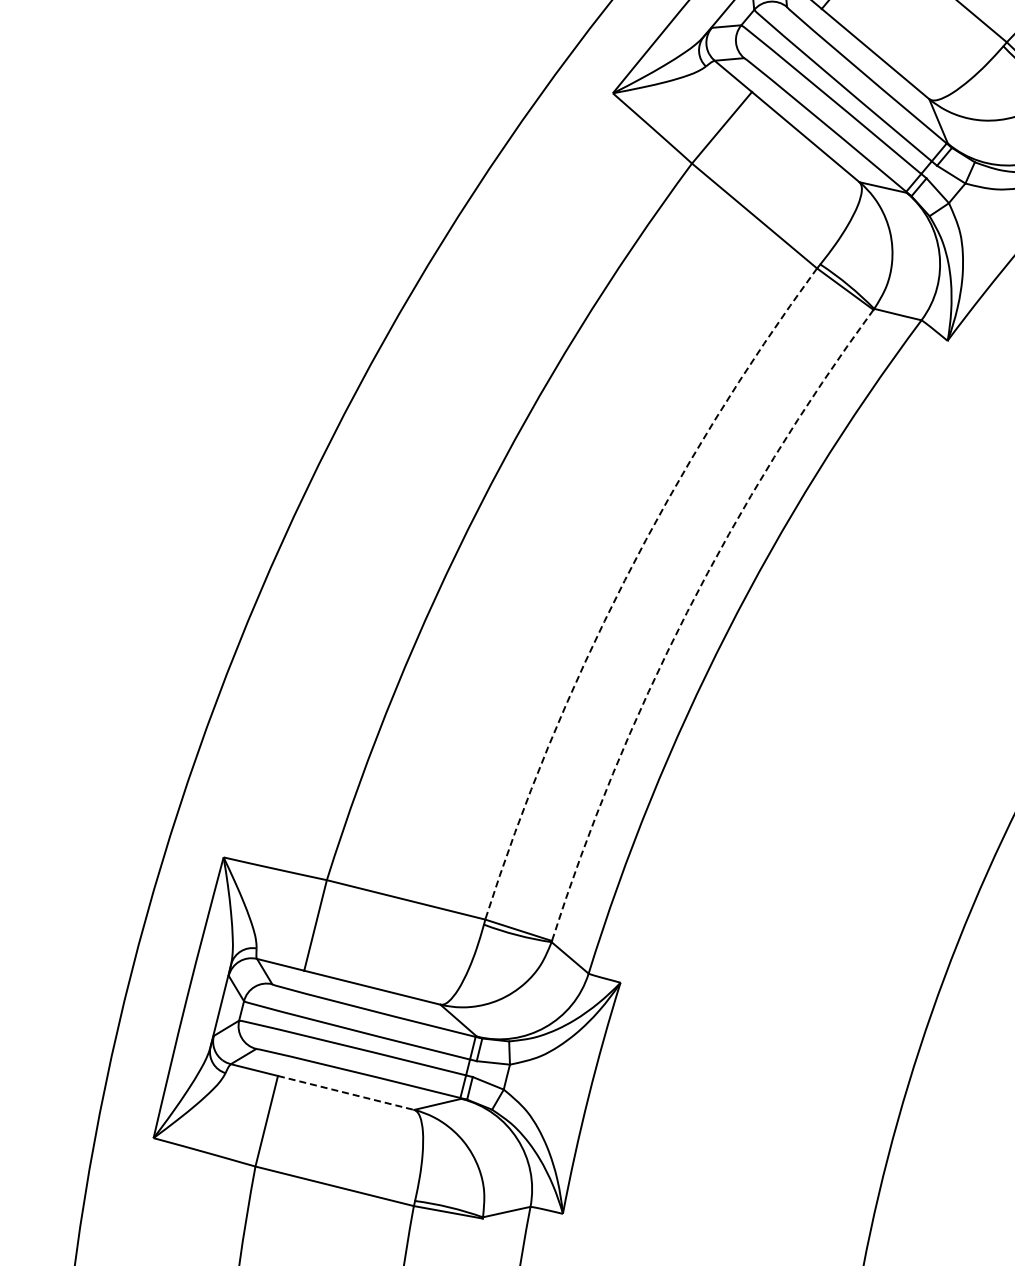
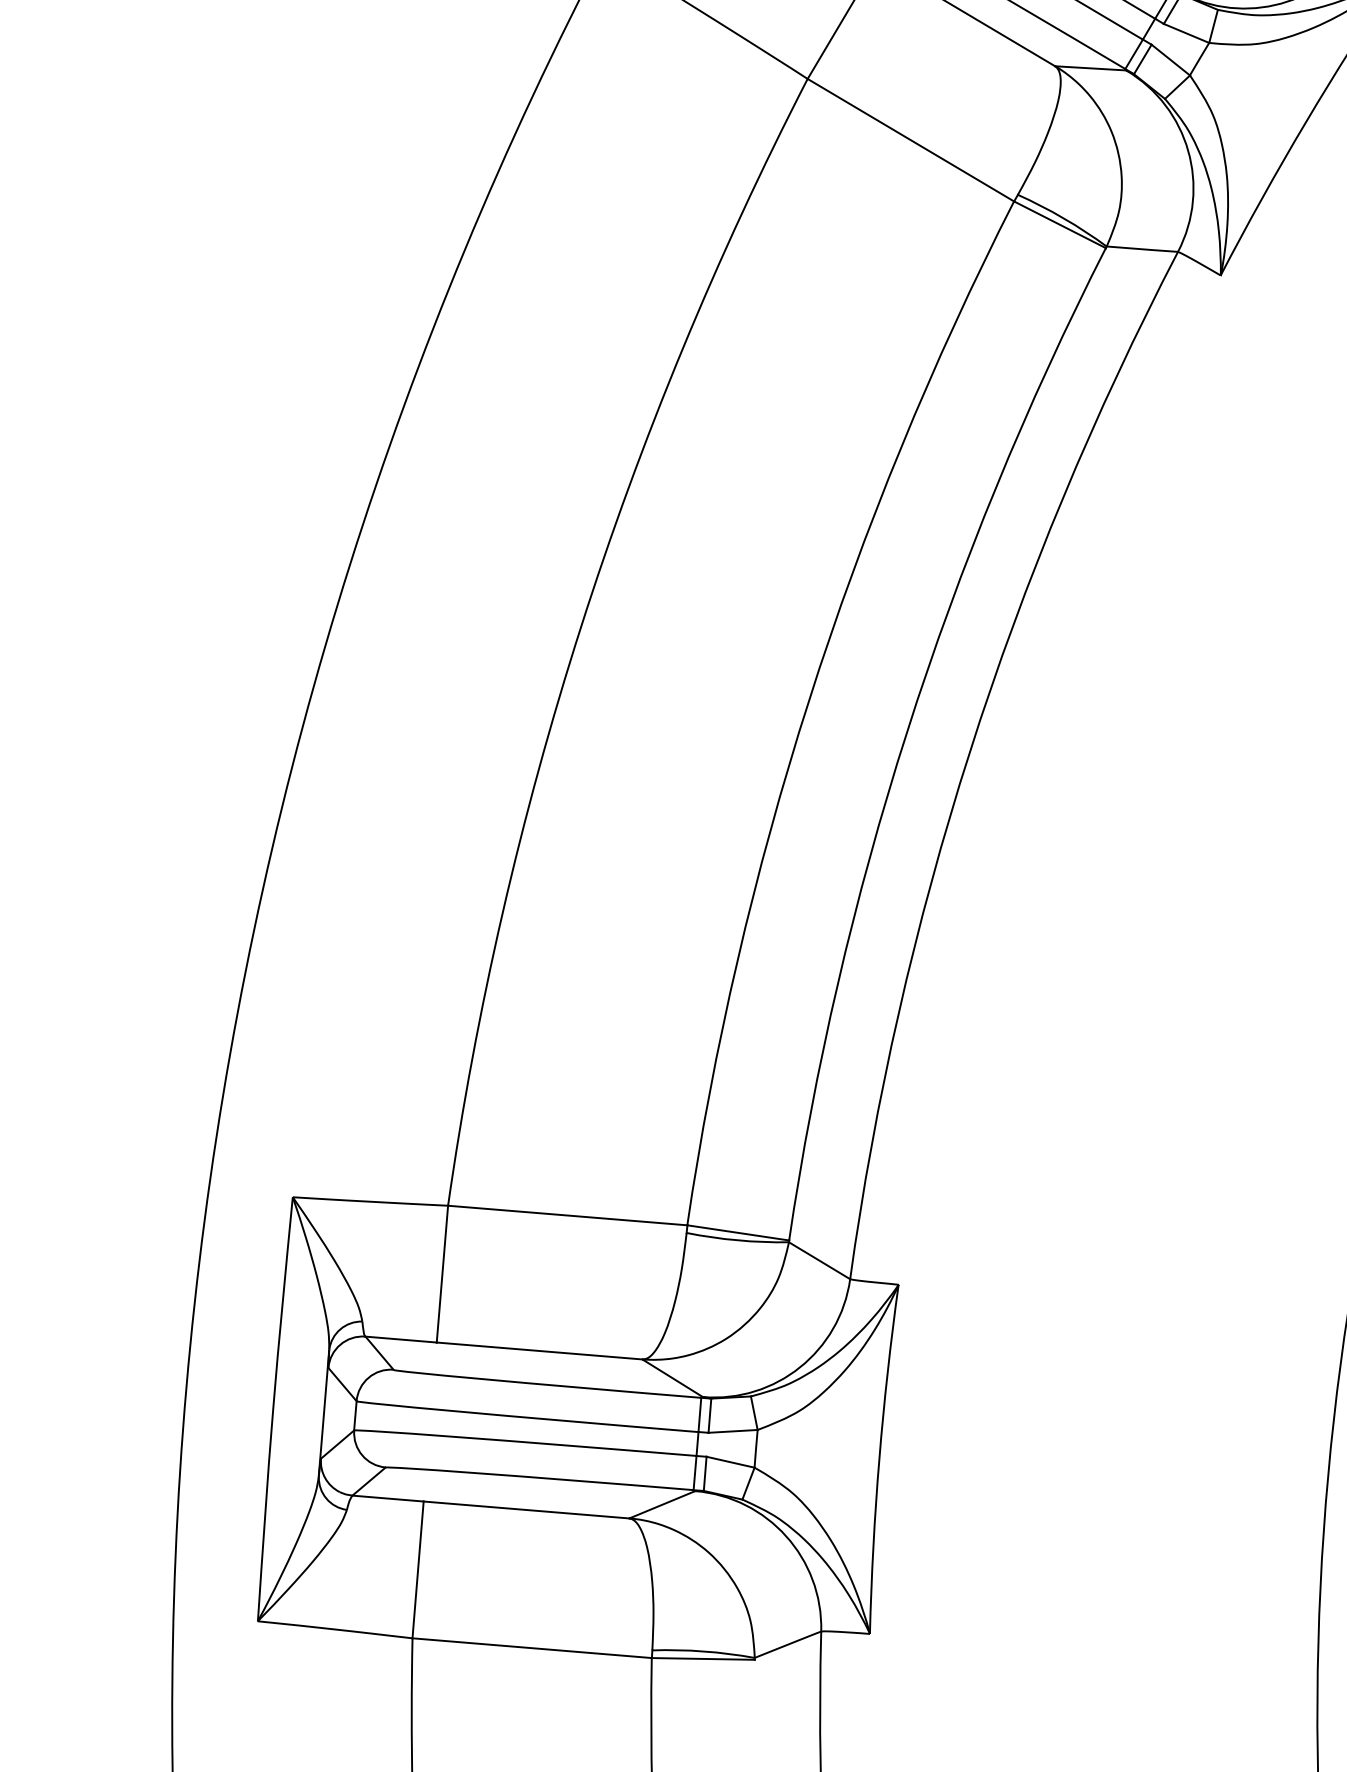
arc: (624, 580) -> (808, 700), dashed -> solid
arc: (687, 612) -> (907, 731), dashed -> solid
line: (346, 1093) -> (527, 1510), dashed -> solid

